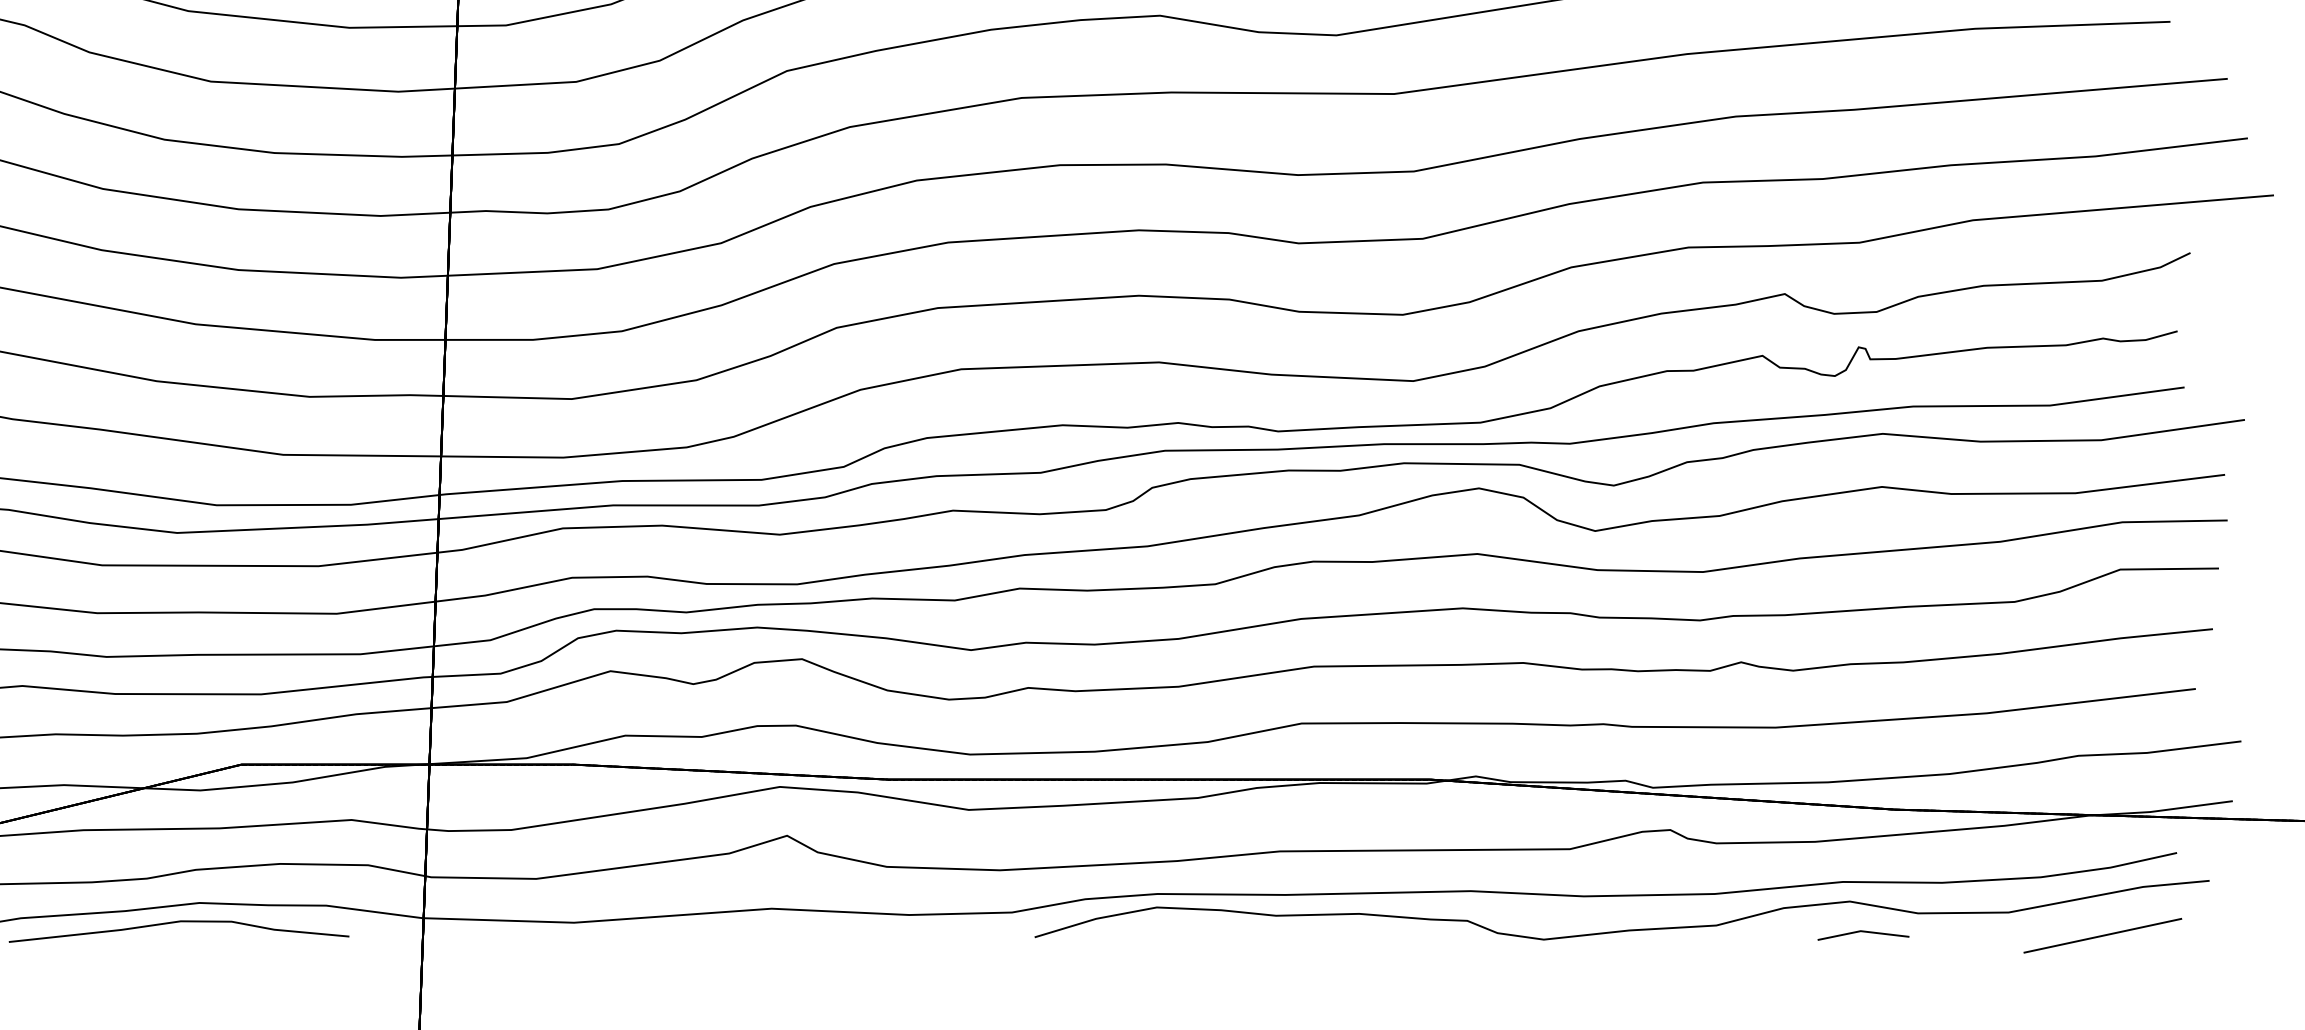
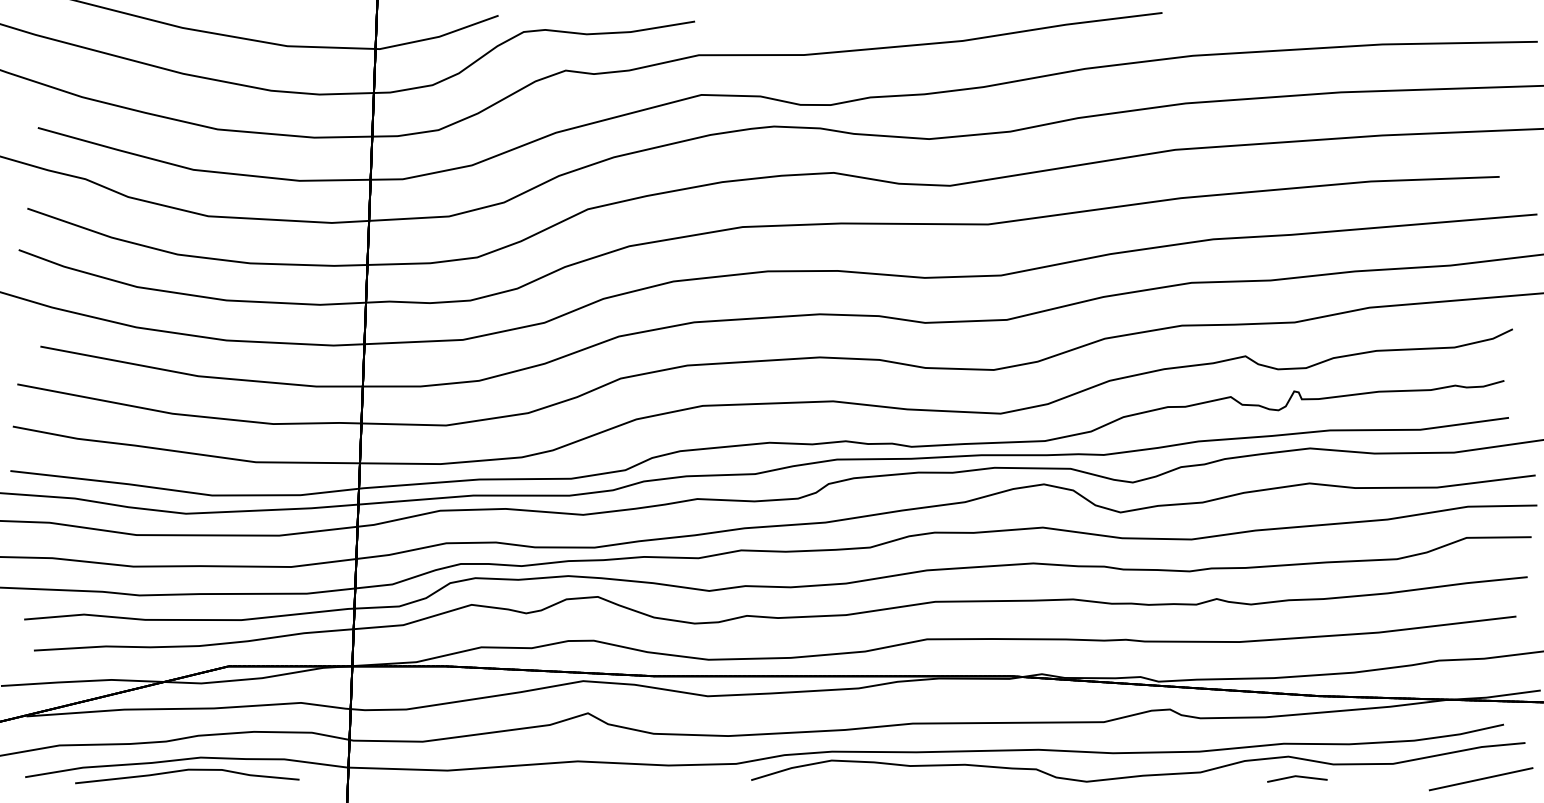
line: (2101, 936) -> (1480, 779), moved

